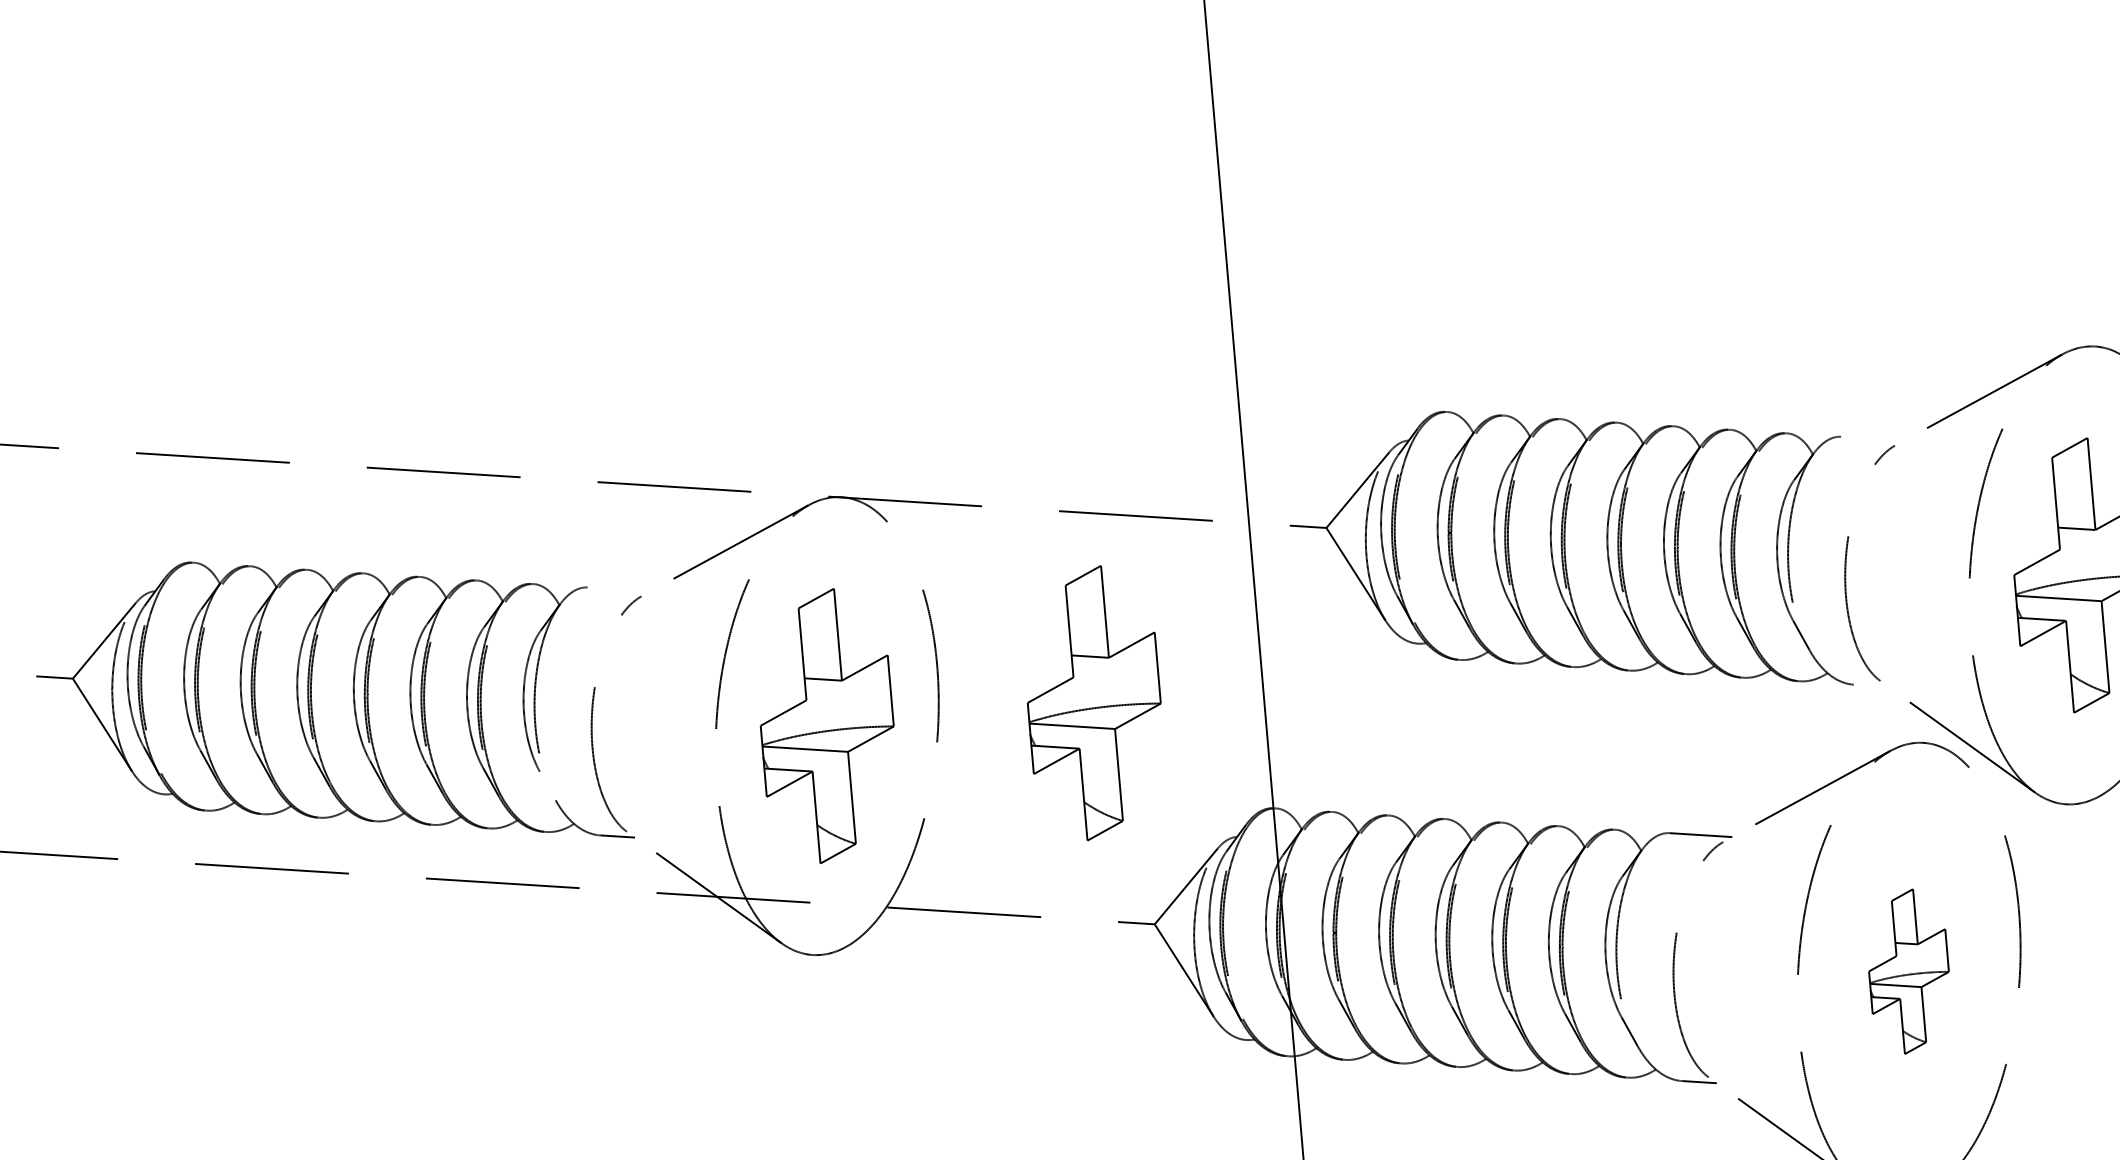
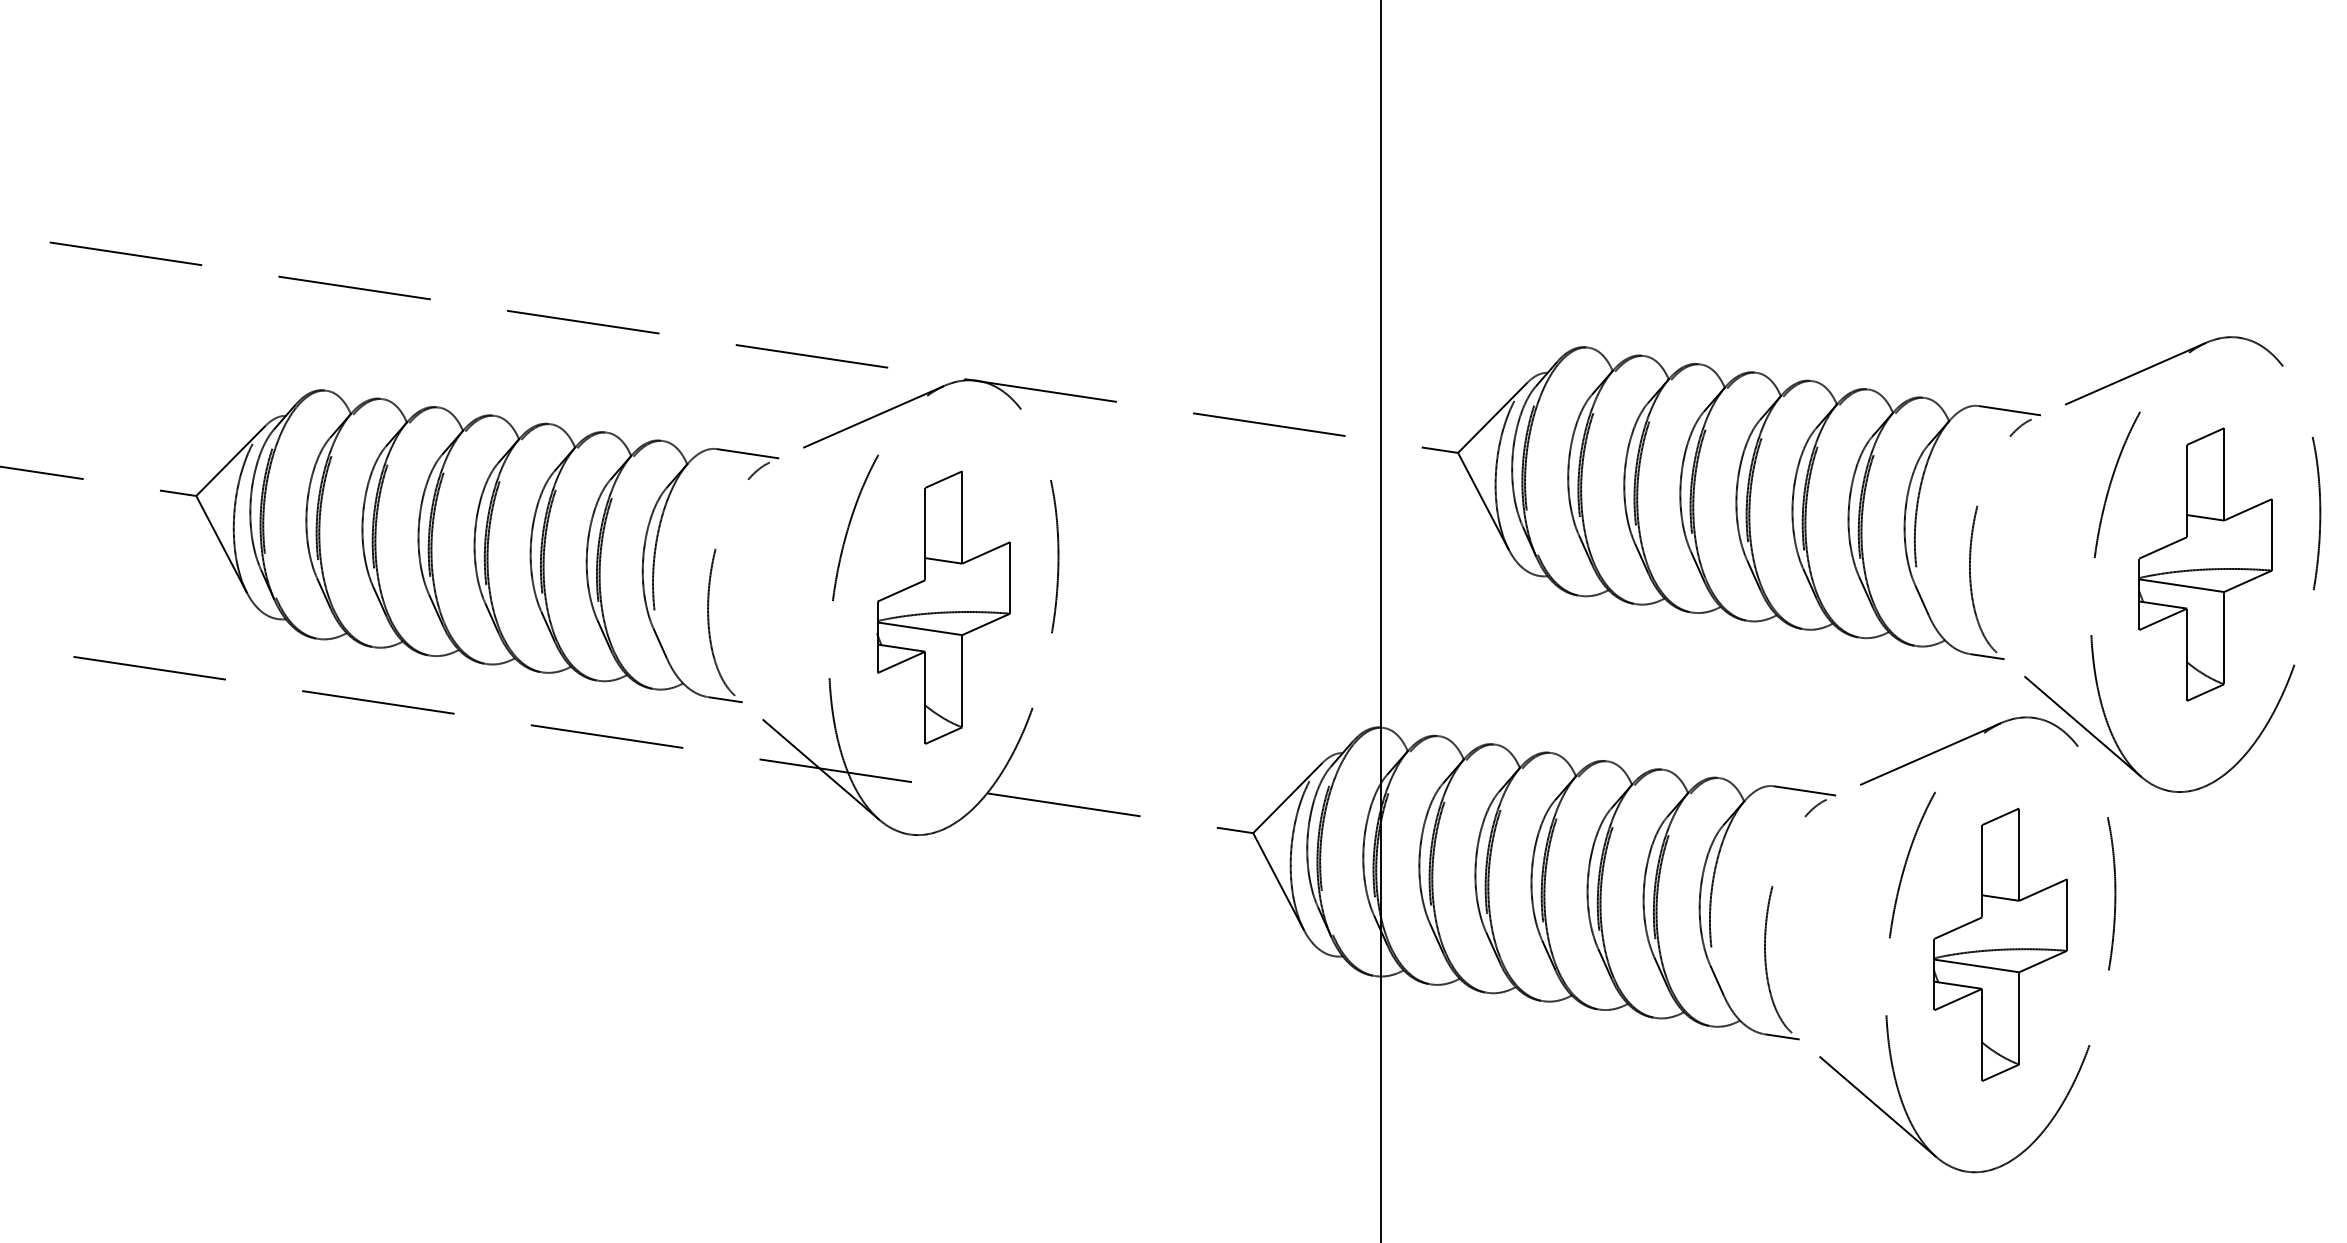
line: (1872, 438) -> (2009, 410), added
line: (618, 589) -> (747, 453), added
line: (1871, 685) -> (1987, 656), added
part: (1093, 703) -> (1211, 607), removed
line: (547, 786) -> (659, 643), added
part: (1908, 971) -> (2000, 944), size x1.67

